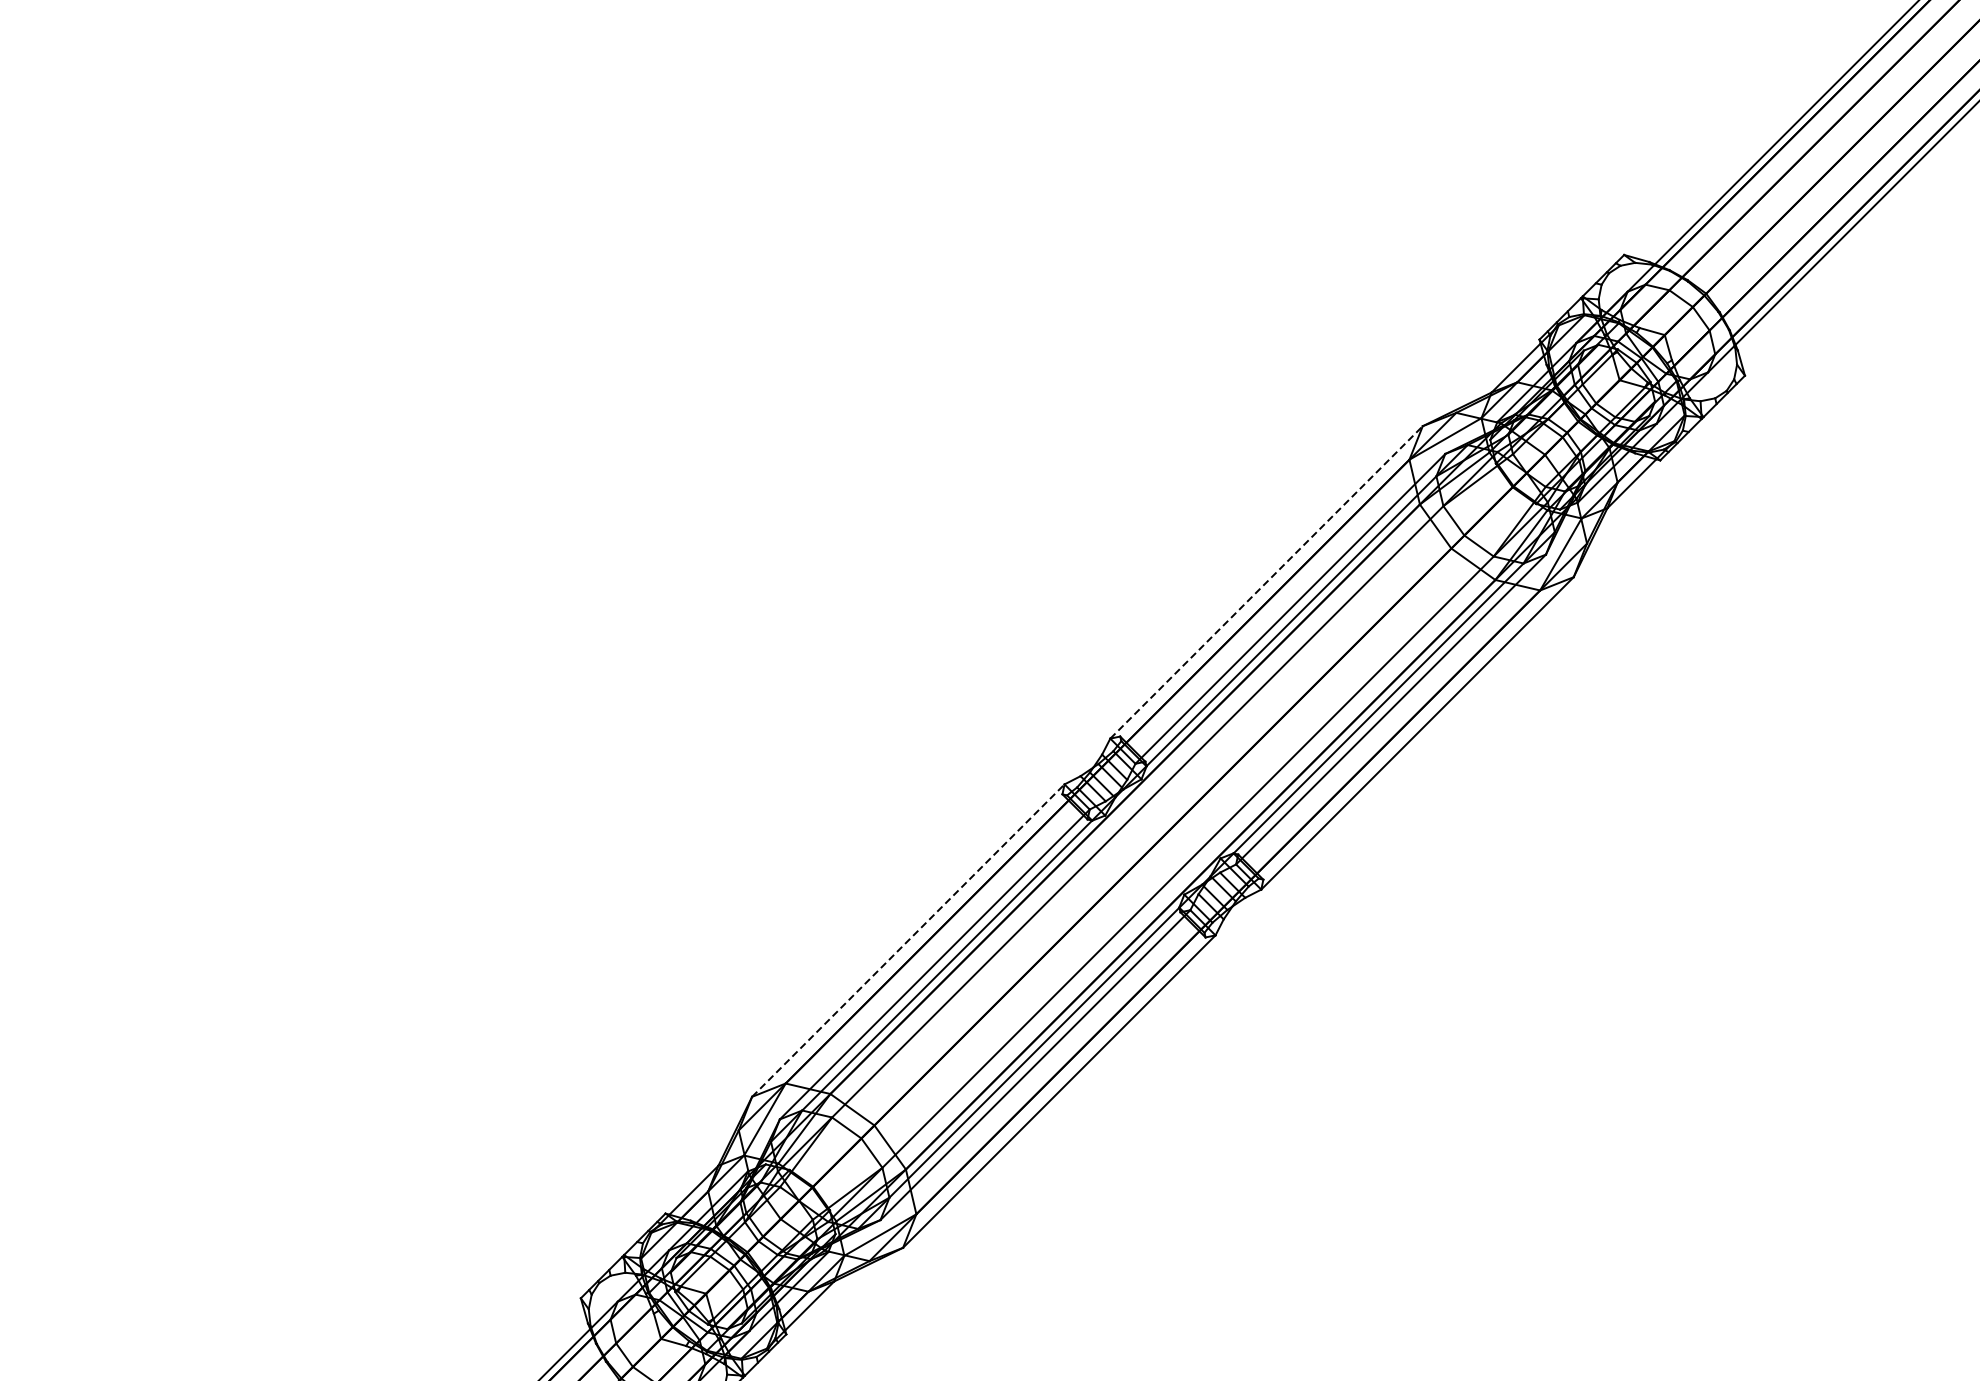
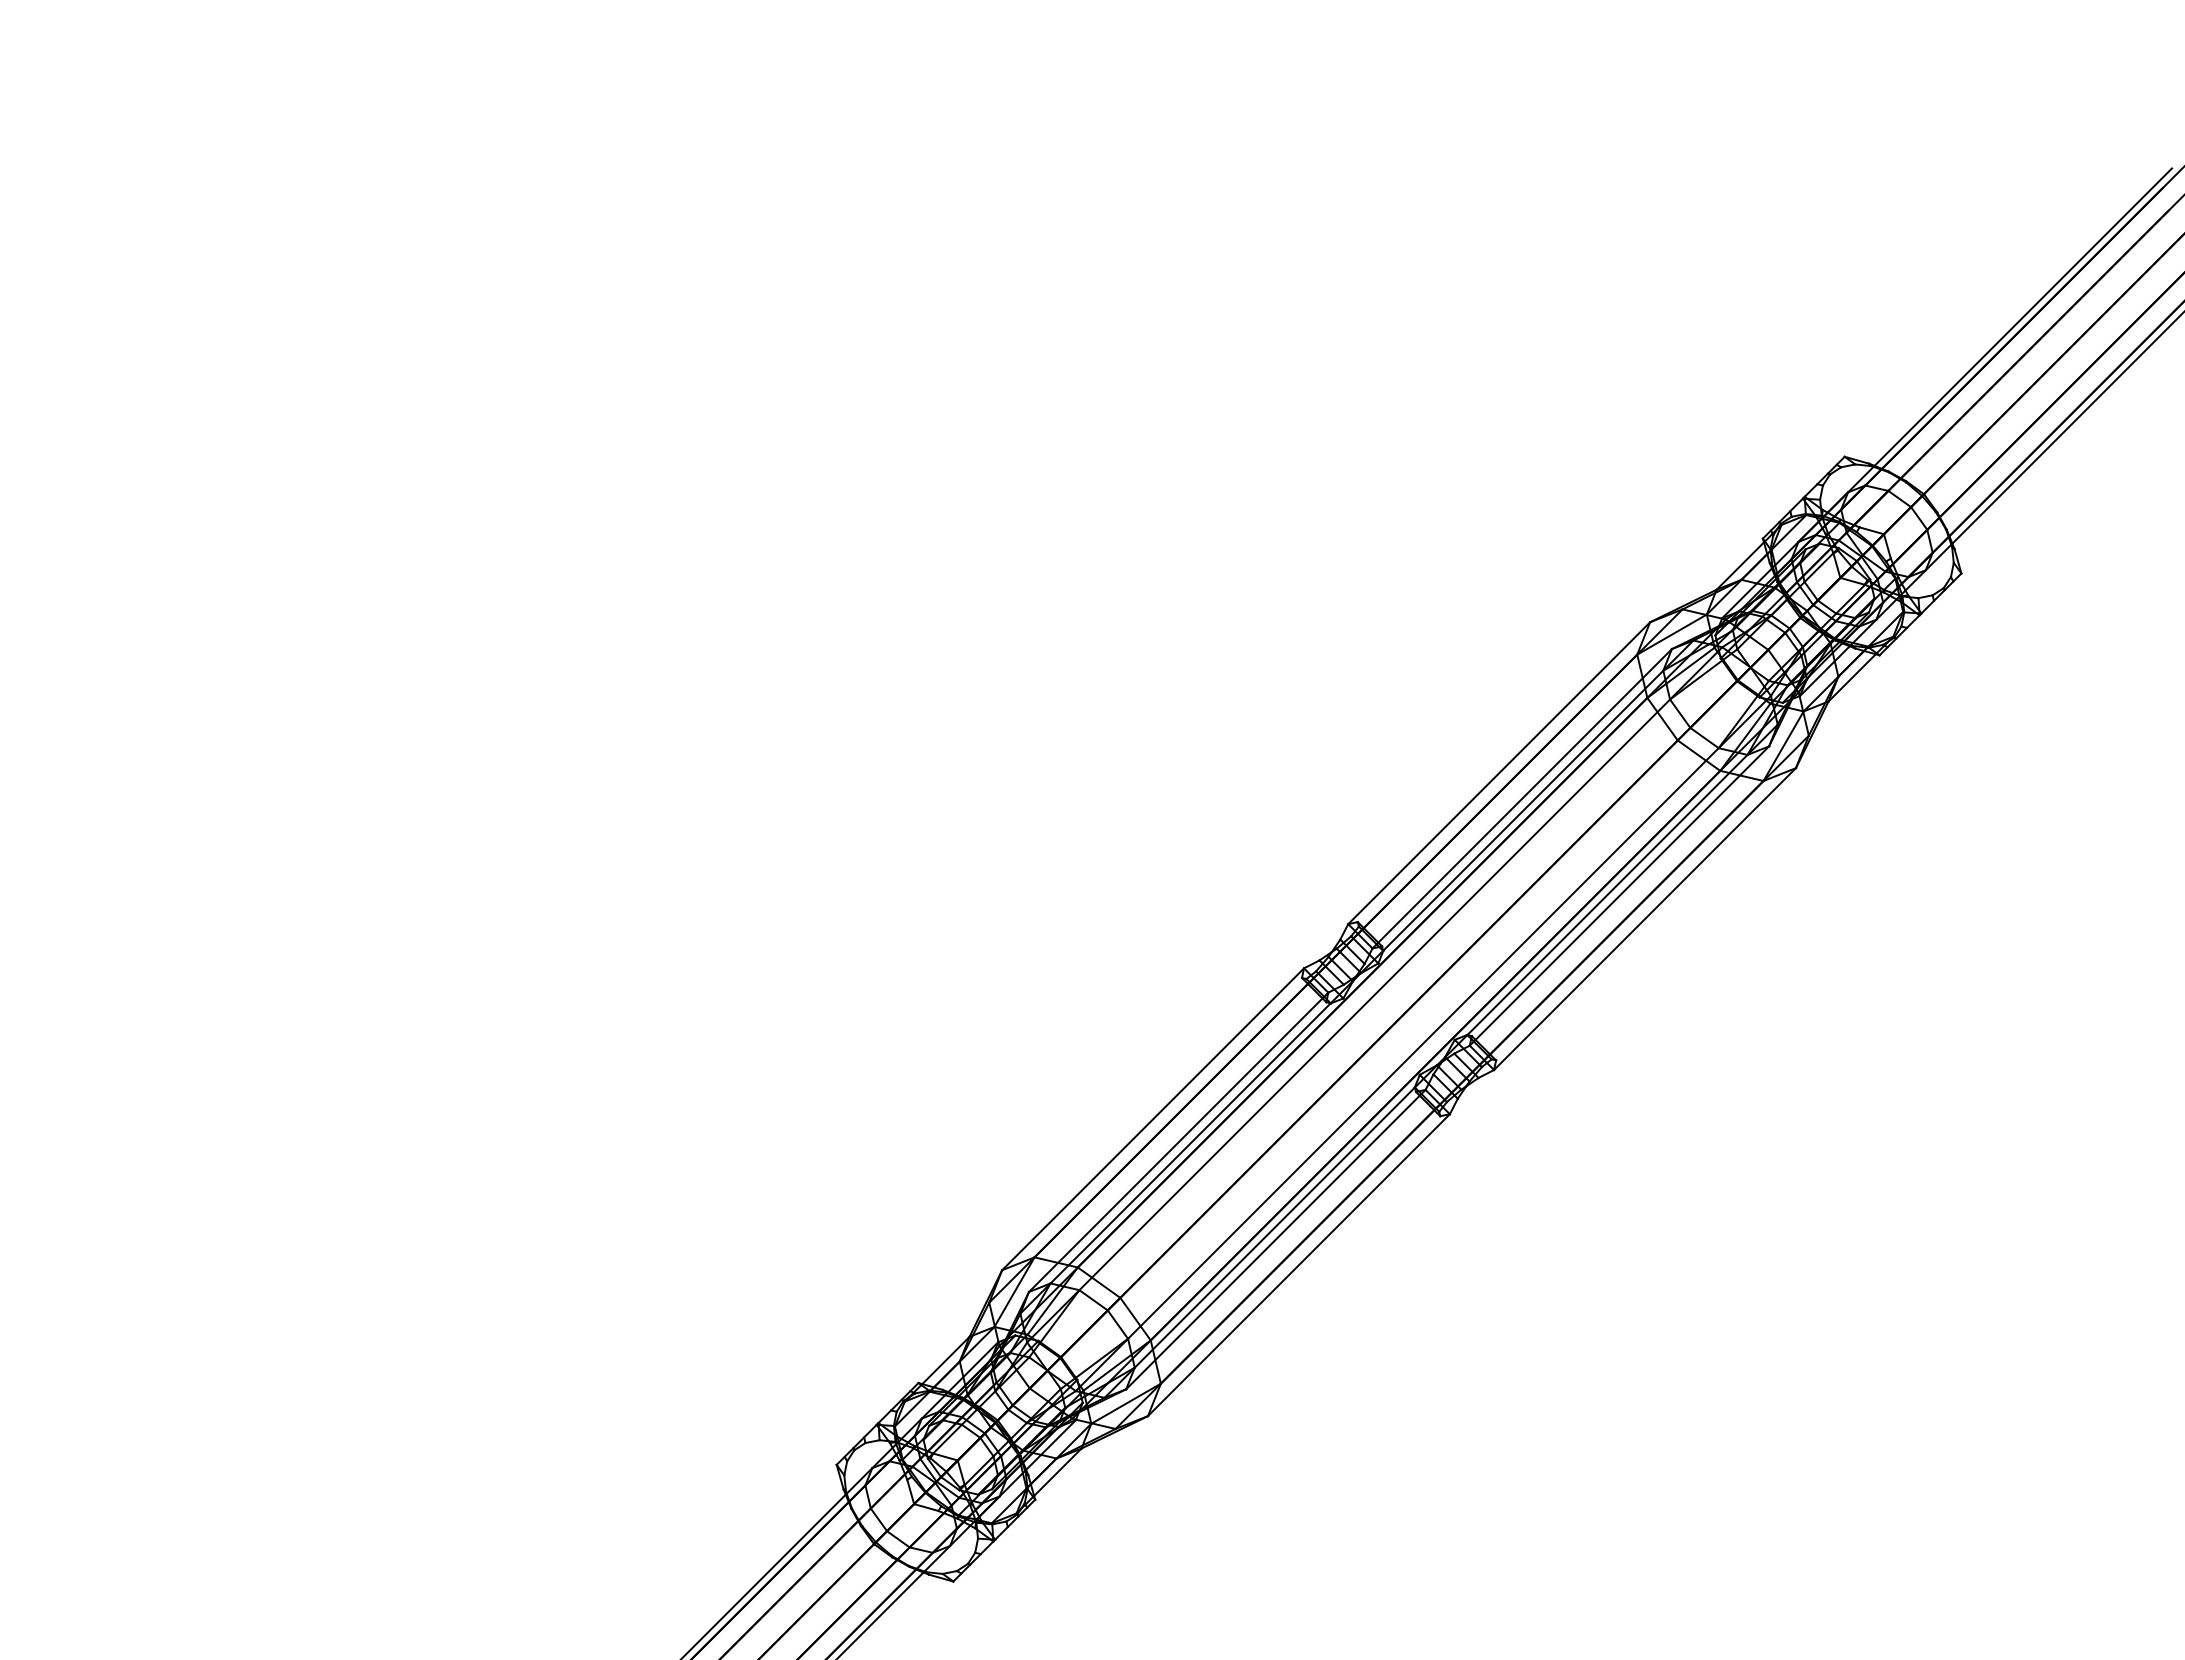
line: (1266, 581) -> (1499, 772), dashed -> solid
line: (908, 939) -> (1153, 1118), dashed -> solid

